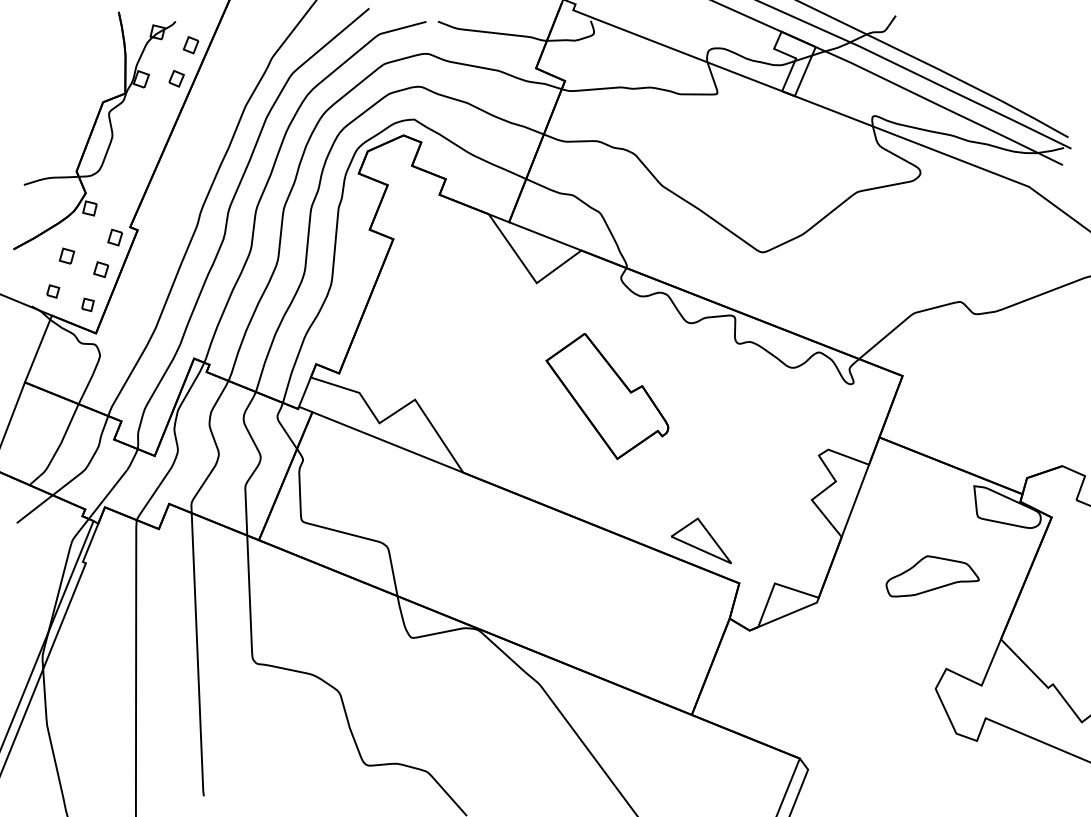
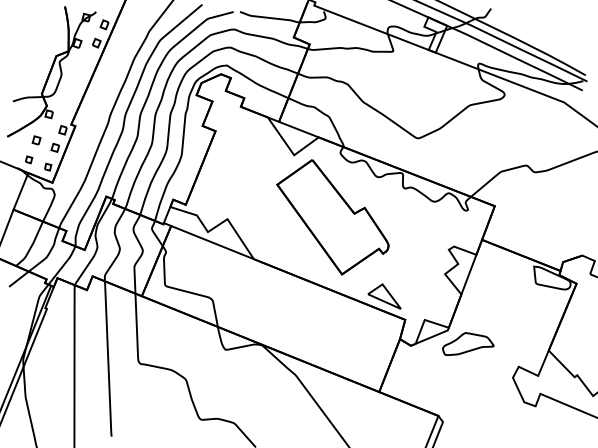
part: (606, 396) -> (332, 217), size x1.67
part: (933, 575) -> (468, 343), moved

